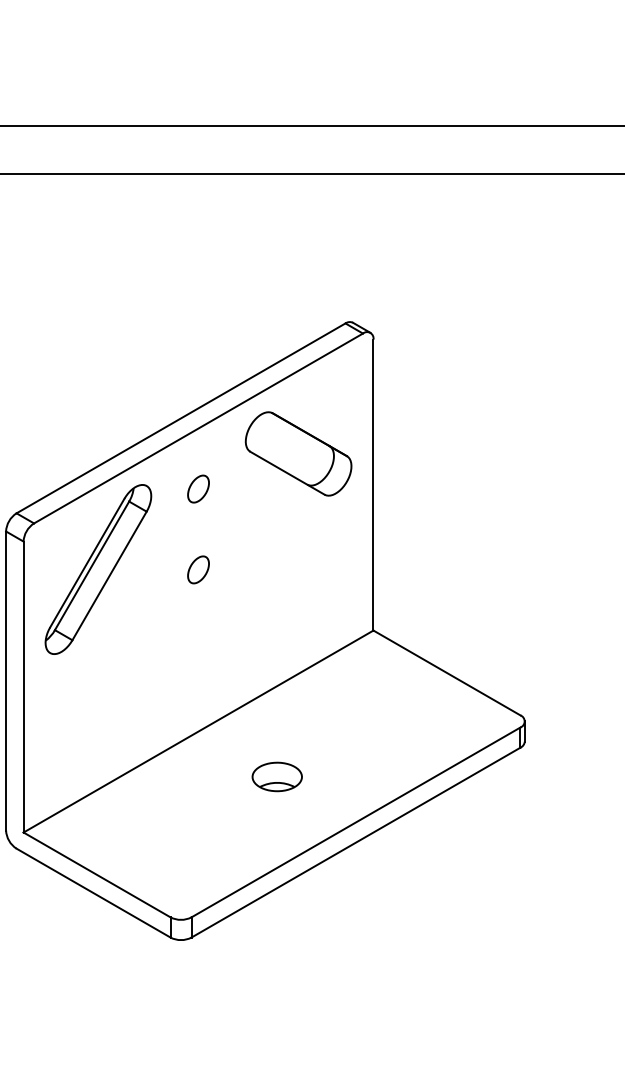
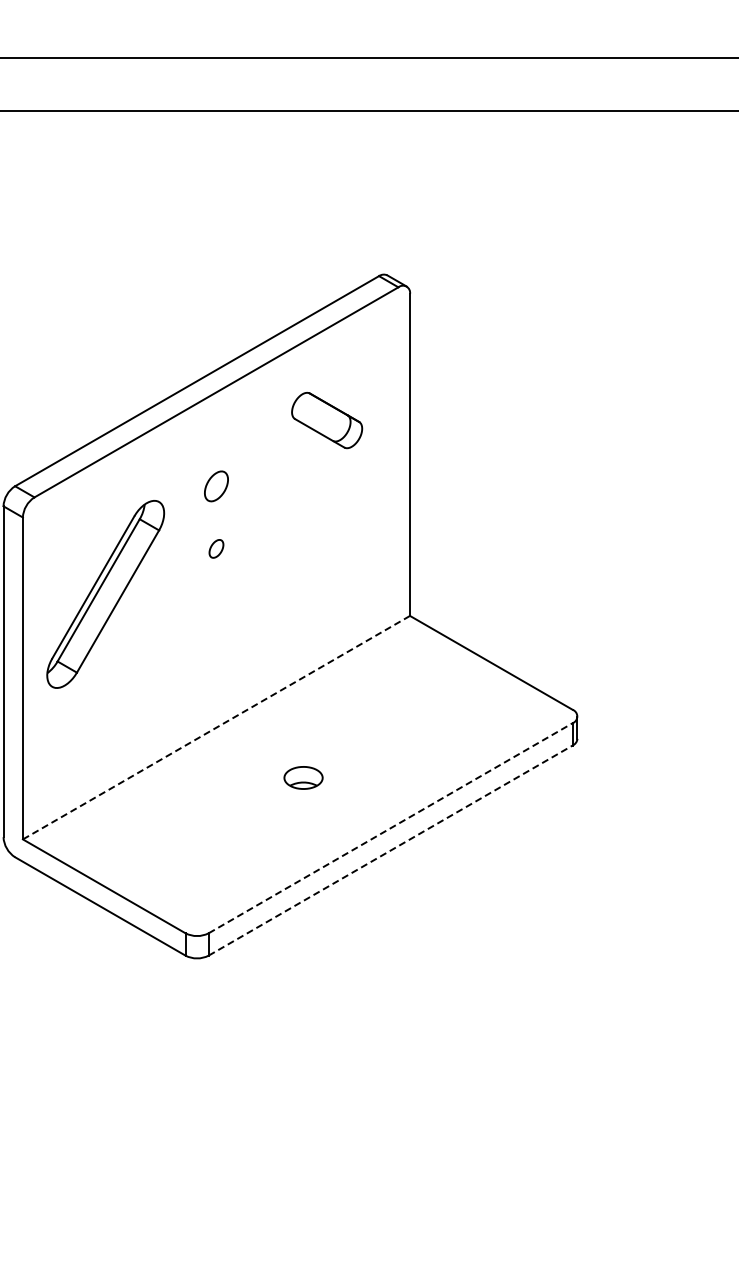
part: (297, 453) -> (326, 420), size x0.6
part: (198, 489) -> (216, 486), moved
part: (98, 569) -> (105, 594), moved
part: (198, 569) -> (216, 548), size x0.6
line: (198, 731) -> (216, 727), solid -> dashed
part: (277, 776) -> (303, 777), size x0.7
line: (356, 821) -> (391, 827), solid -> dashed
line: (356, 842) -> (391, 850), solid -> dashed

